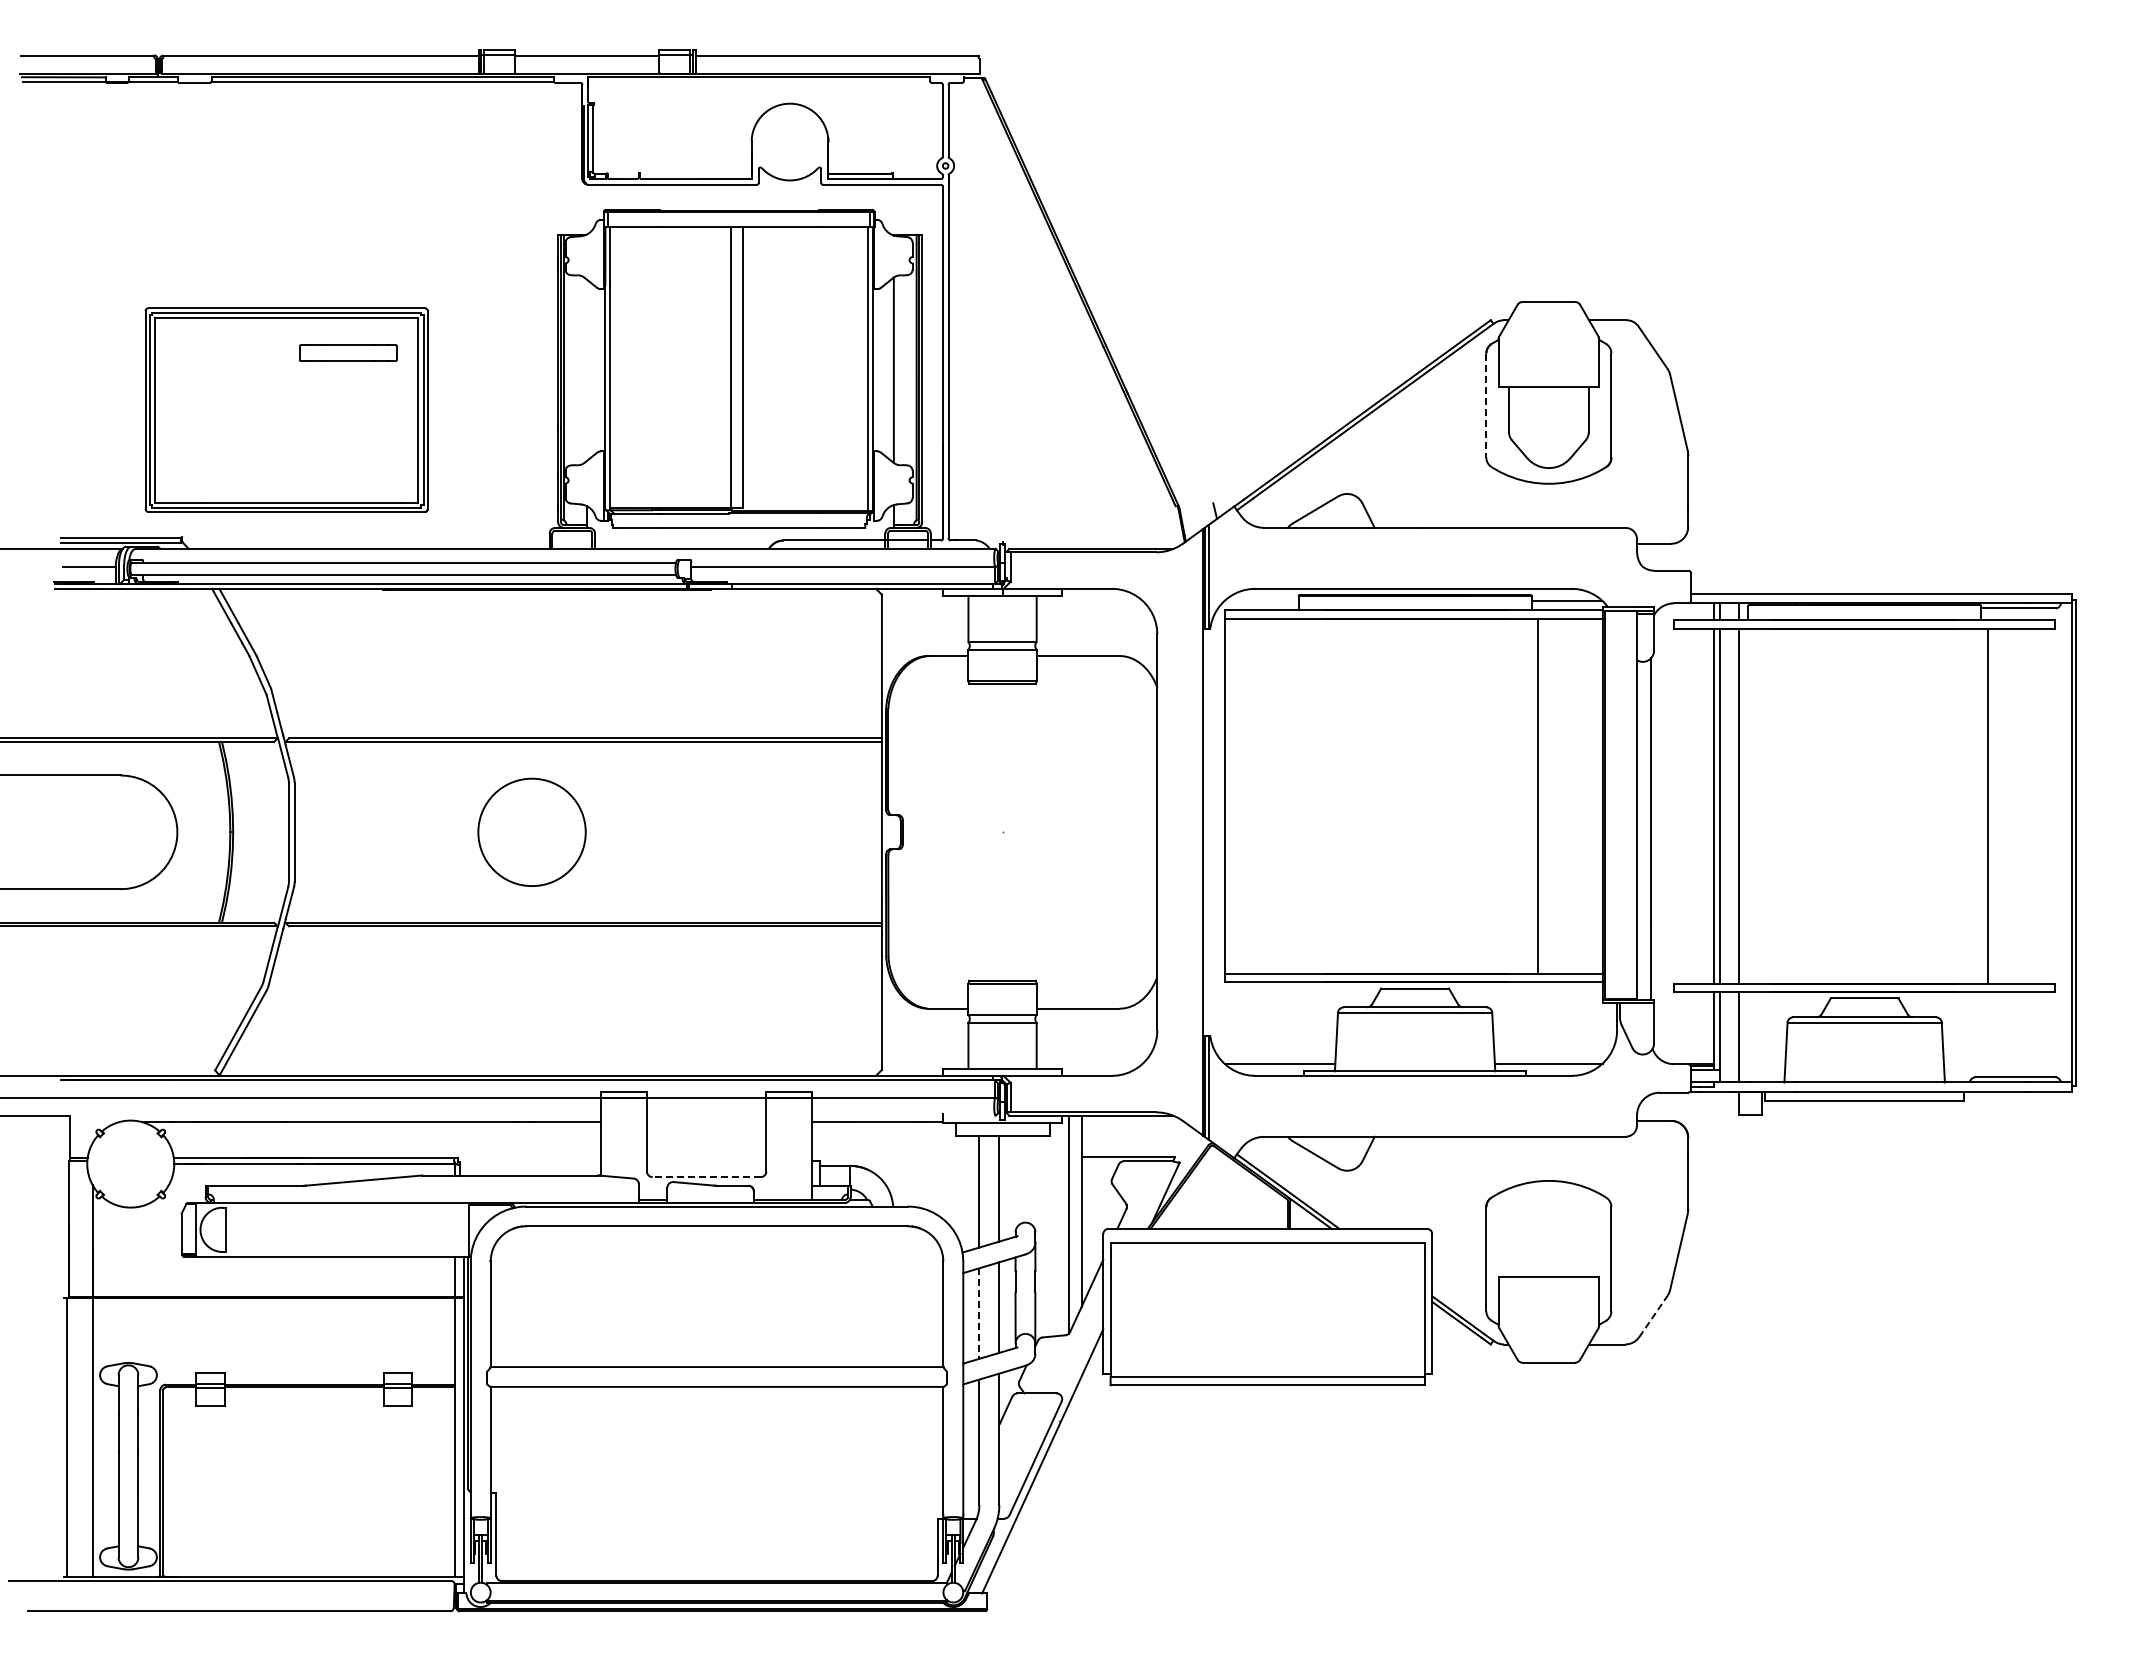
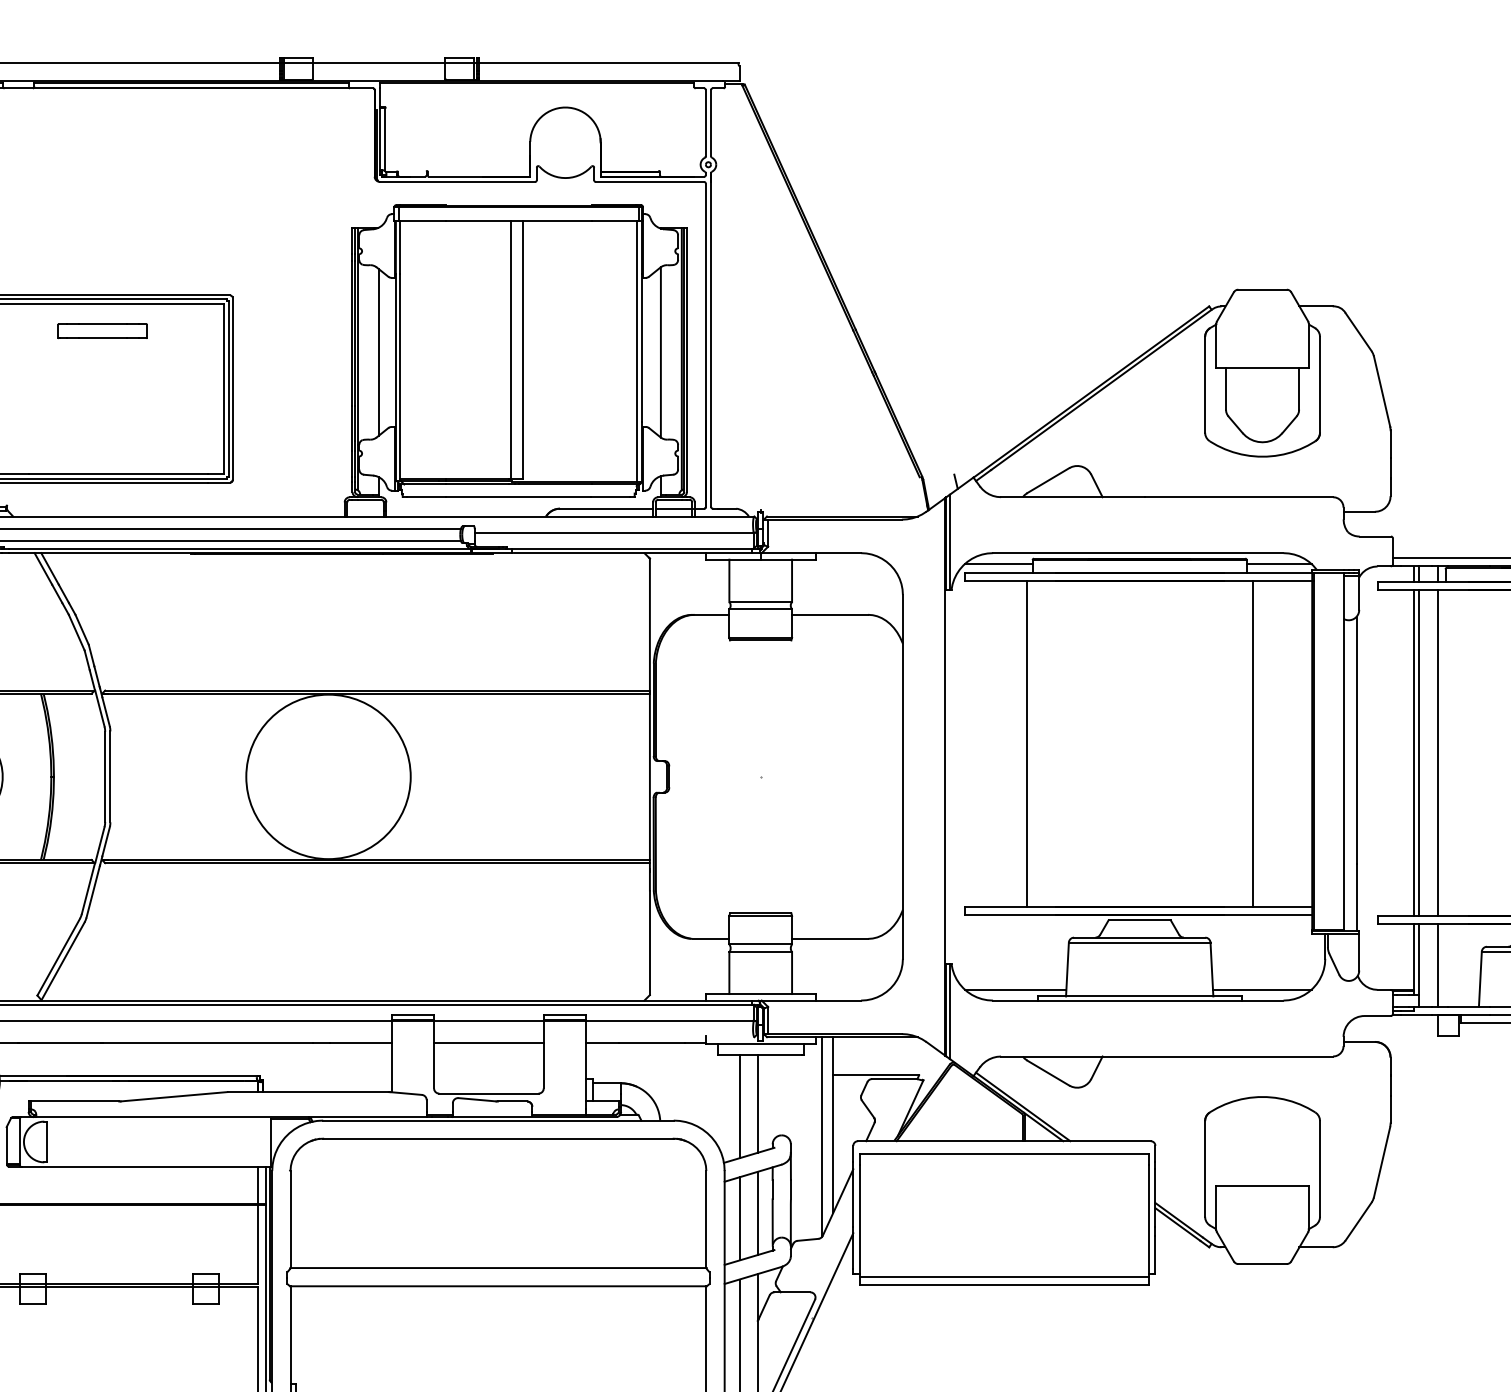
part: (348, 352) -> (102, 330), moved
line: (586, 370) -> (378, 352), added
line: (1486, 406) -> (1205, 385), dashed -> solid
line: (1261, 600) -> (998, 563), added
line: (1225, 795) -> (1027, 743), moved
circle: (531, 831) -> (328, 776), size x1.67
line: (706, 1122) -> (488, 1043), added
line: (706, 1177) -> (488, 1093), dashed -> solid
line: (979, 1314) -> (739, 1219), dashed -> solid
line: (1653, 1316) -> (1358, 1221), dashed -> solid

